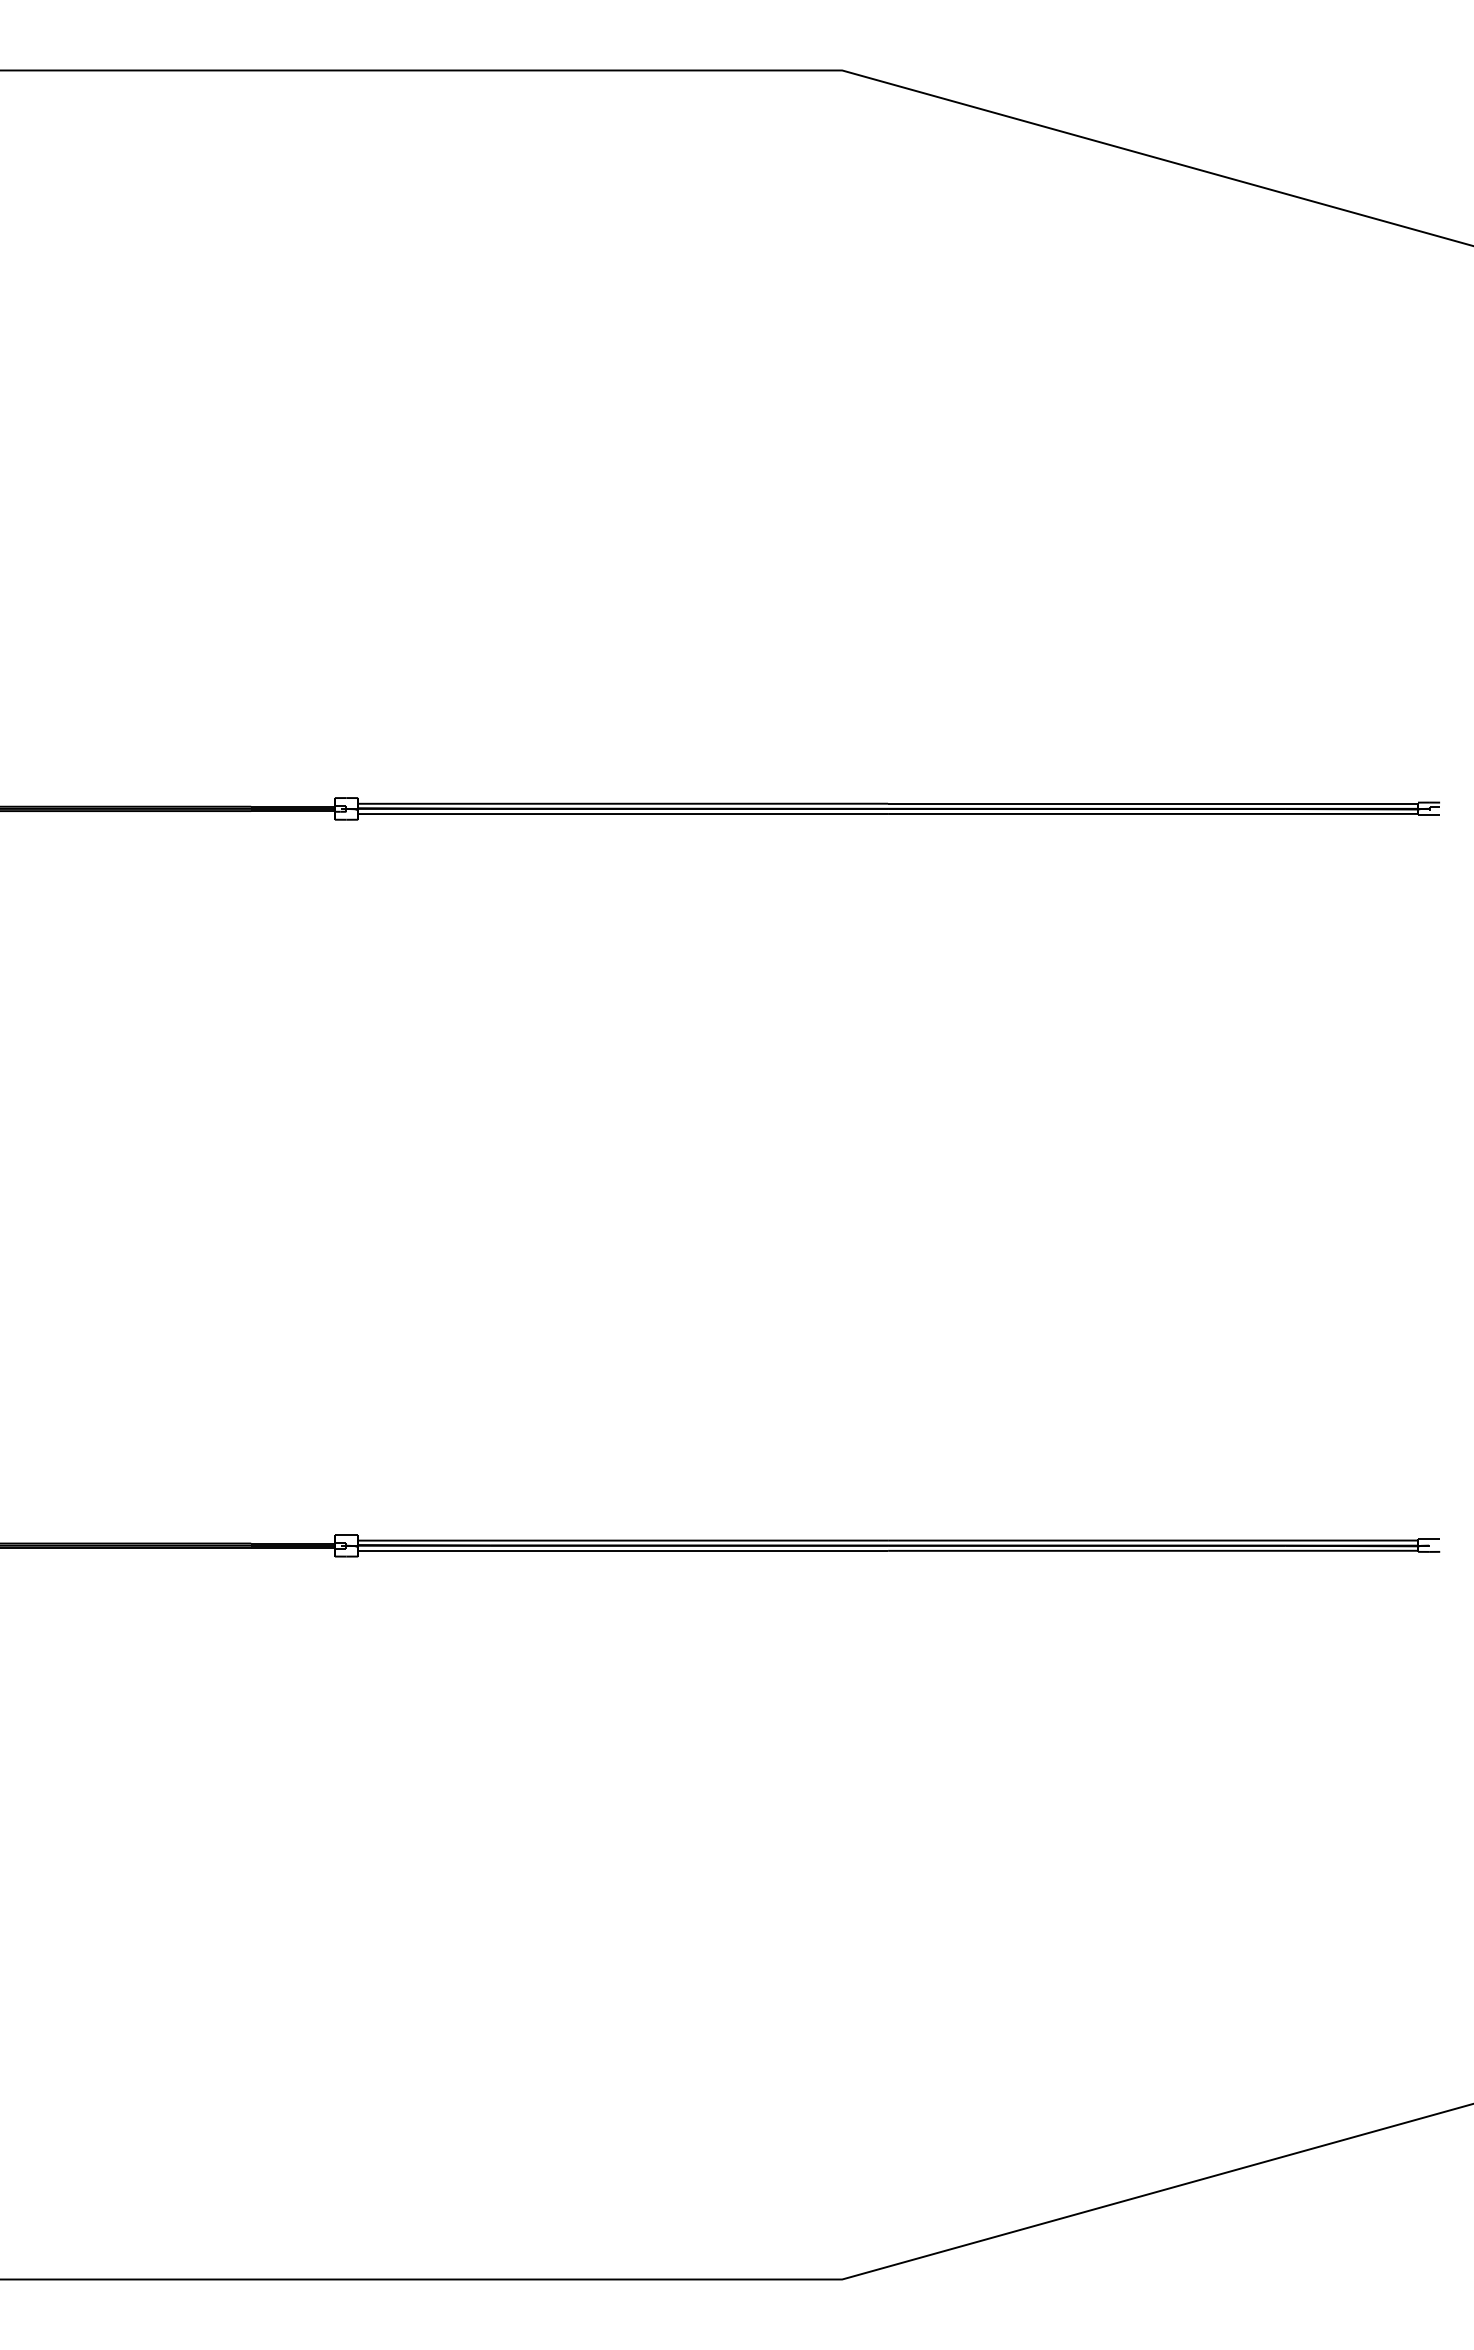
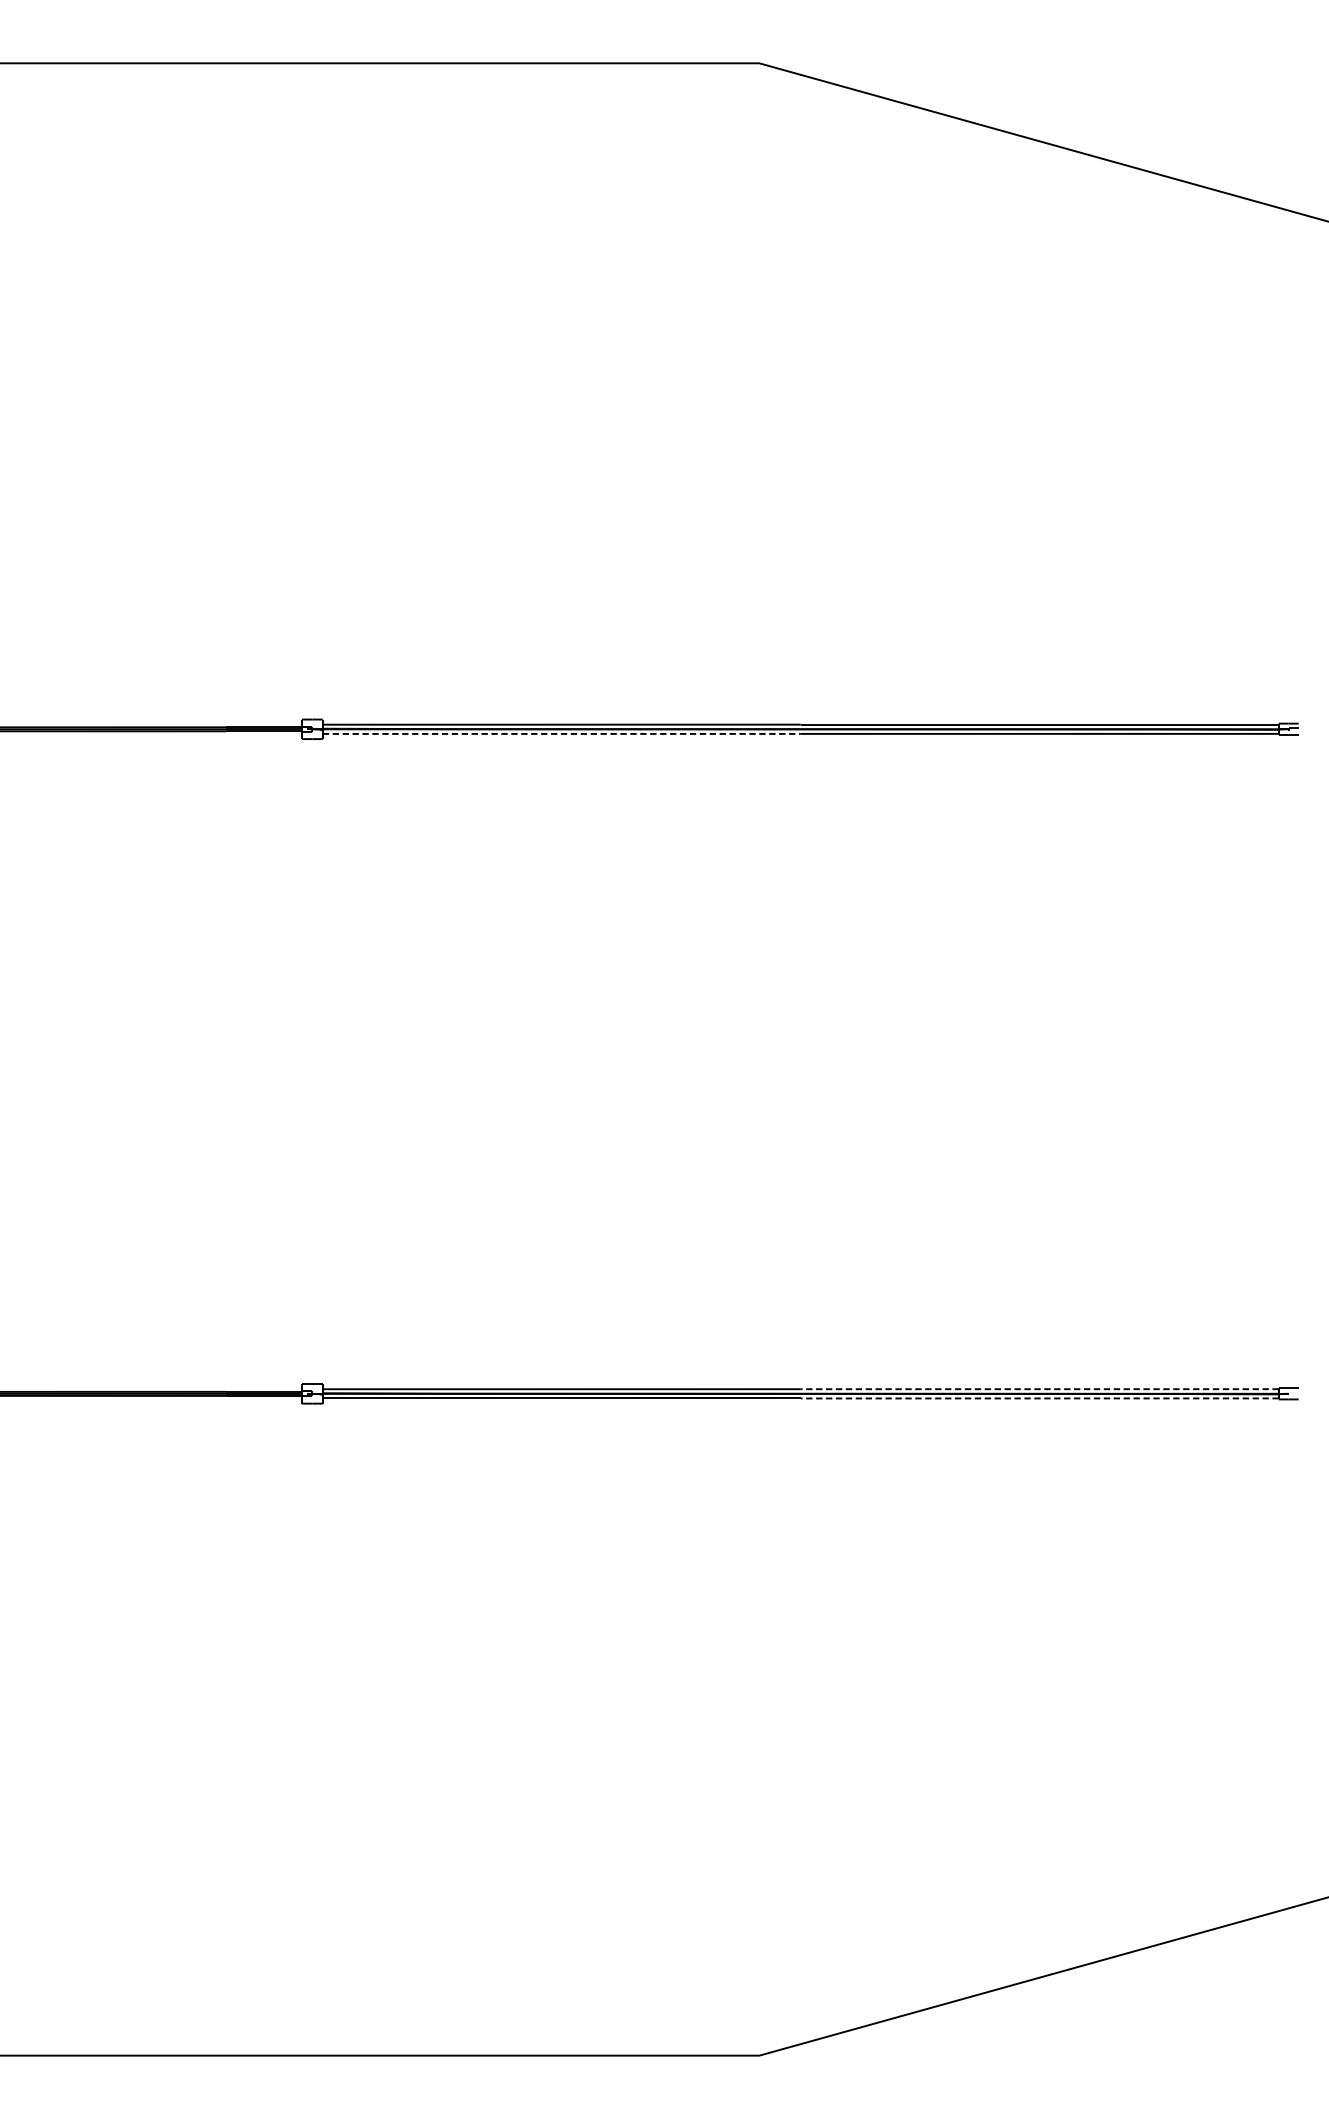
line: (623, 814) -> (562, 734), solid -> dashed
line: (1153, 1540) -> (1040, 1389), solid -> dashed
line: (1153, 1550) -> (1040, 1398), solid -> dashed

